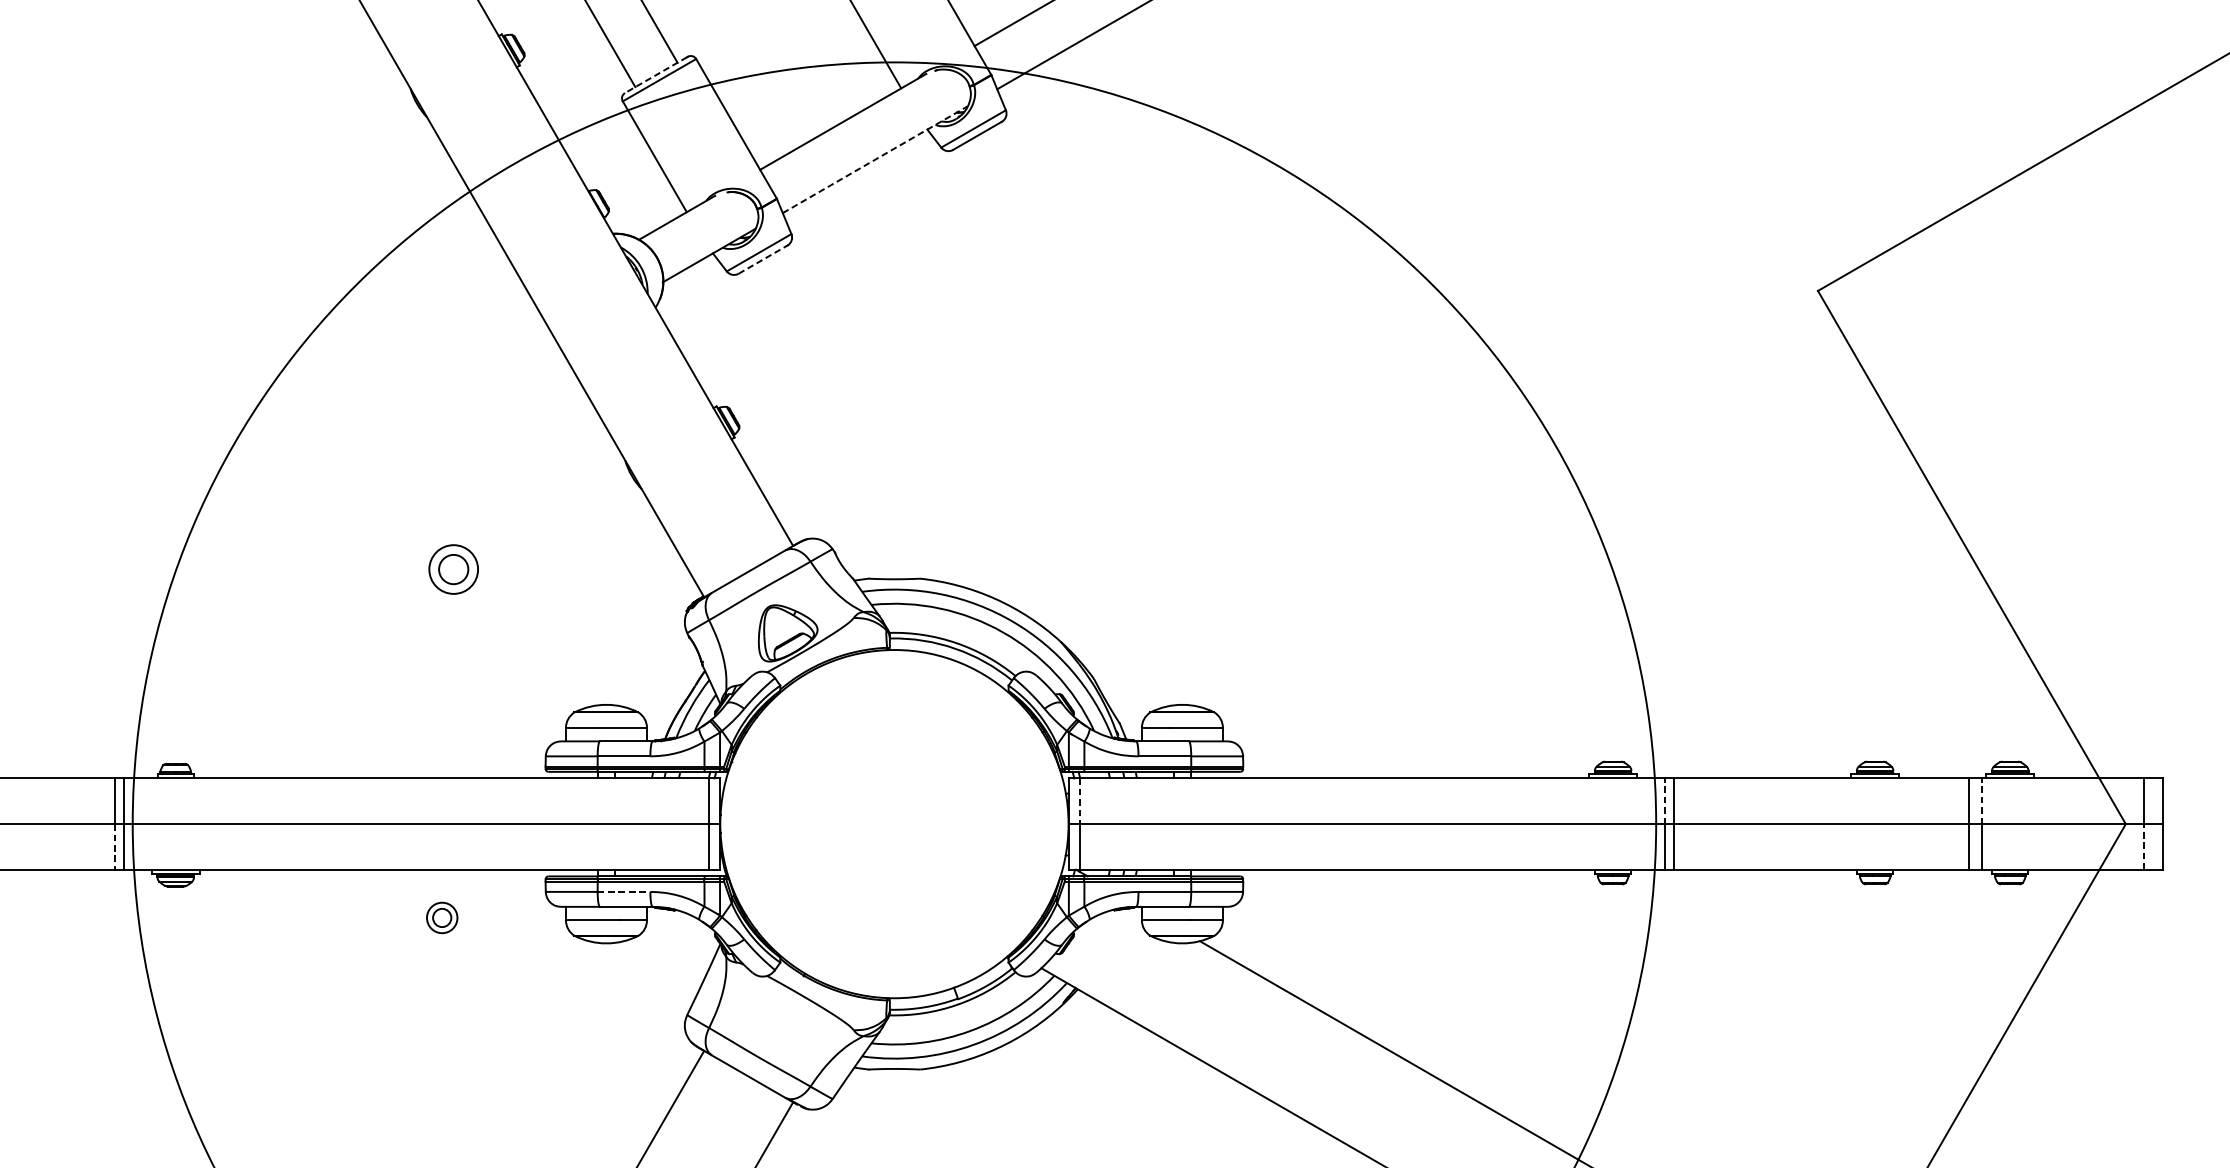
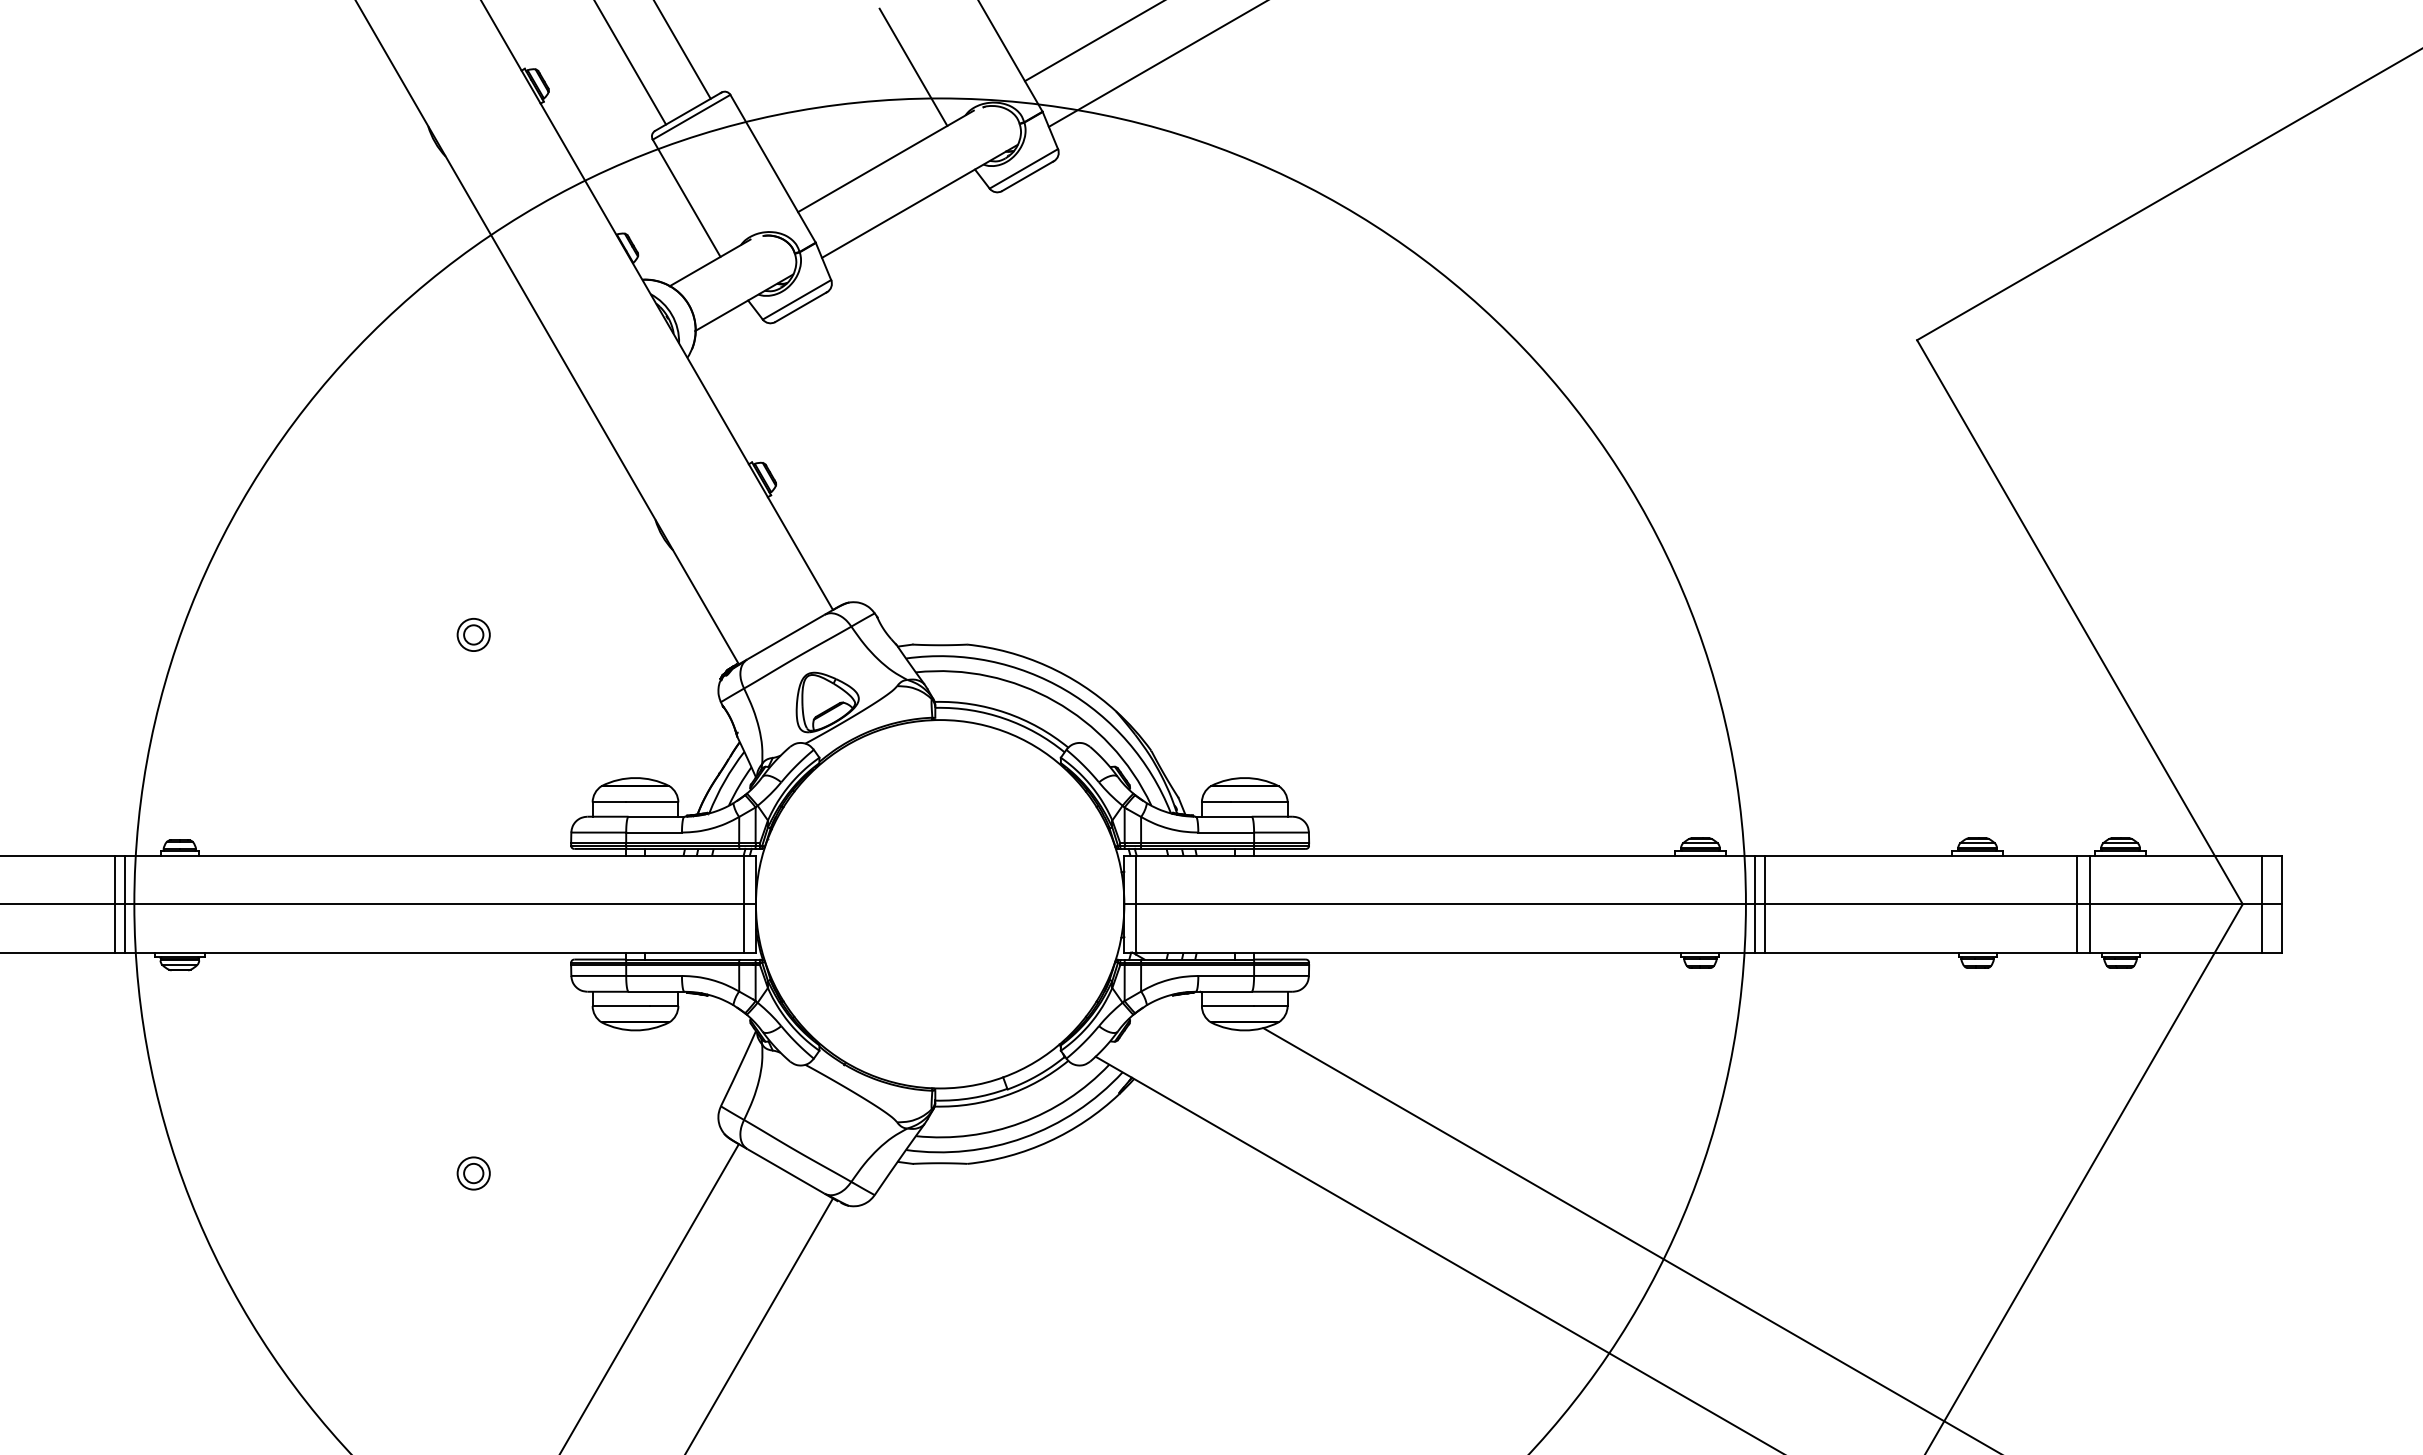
line: (656, 74) -> (688, 111), dashed -> solid
line: (874, 159) -> (919, 201), dashed -> solid
line: (762, 260) -> (800, 307), dashed -> solid
part: (453, 569) -> (473, 634), size x0.62
line: (1665, 800) -> (1755, 879), dashed -> solid
line: (1981, 800) -> (2090, 879), dashed -> solid
line: (1080, 801) -> (1136, 880), dashed -> solid
line: (2143, 846) -> (2261, 927), dashed -> solid
line: (114, 847) -> (115, 928), dashed -> solid
line: (624, 891) -> (654, 975), dashed -> solid
part: (441, 917) -> (473, 1173), moved

